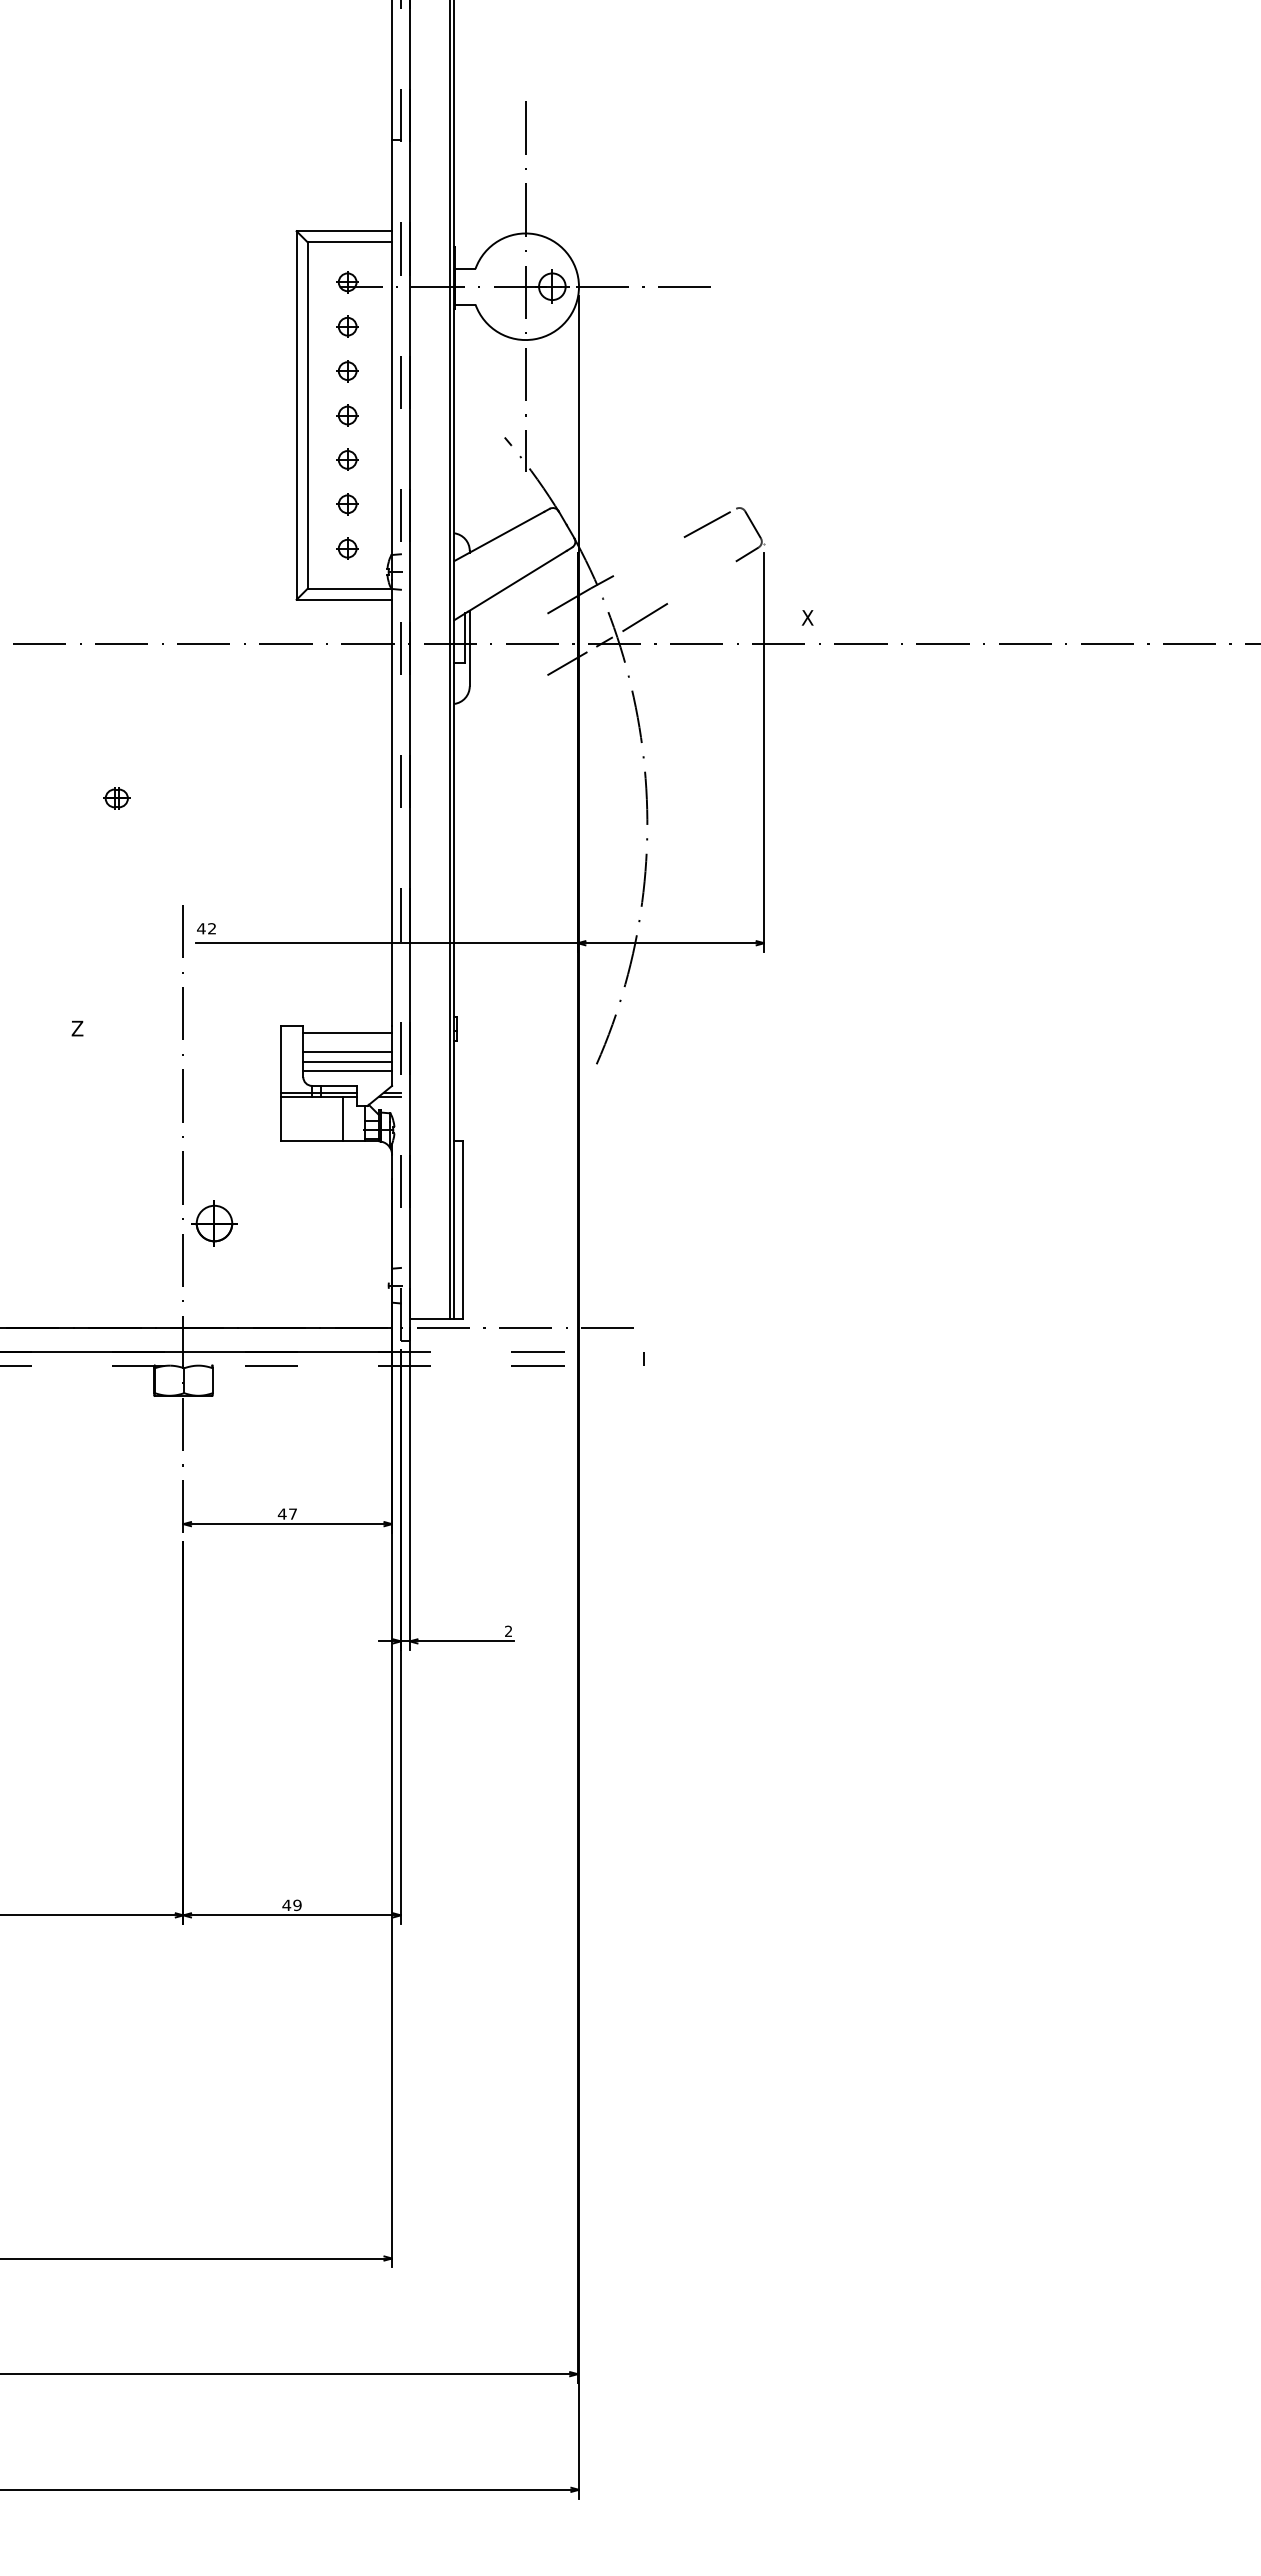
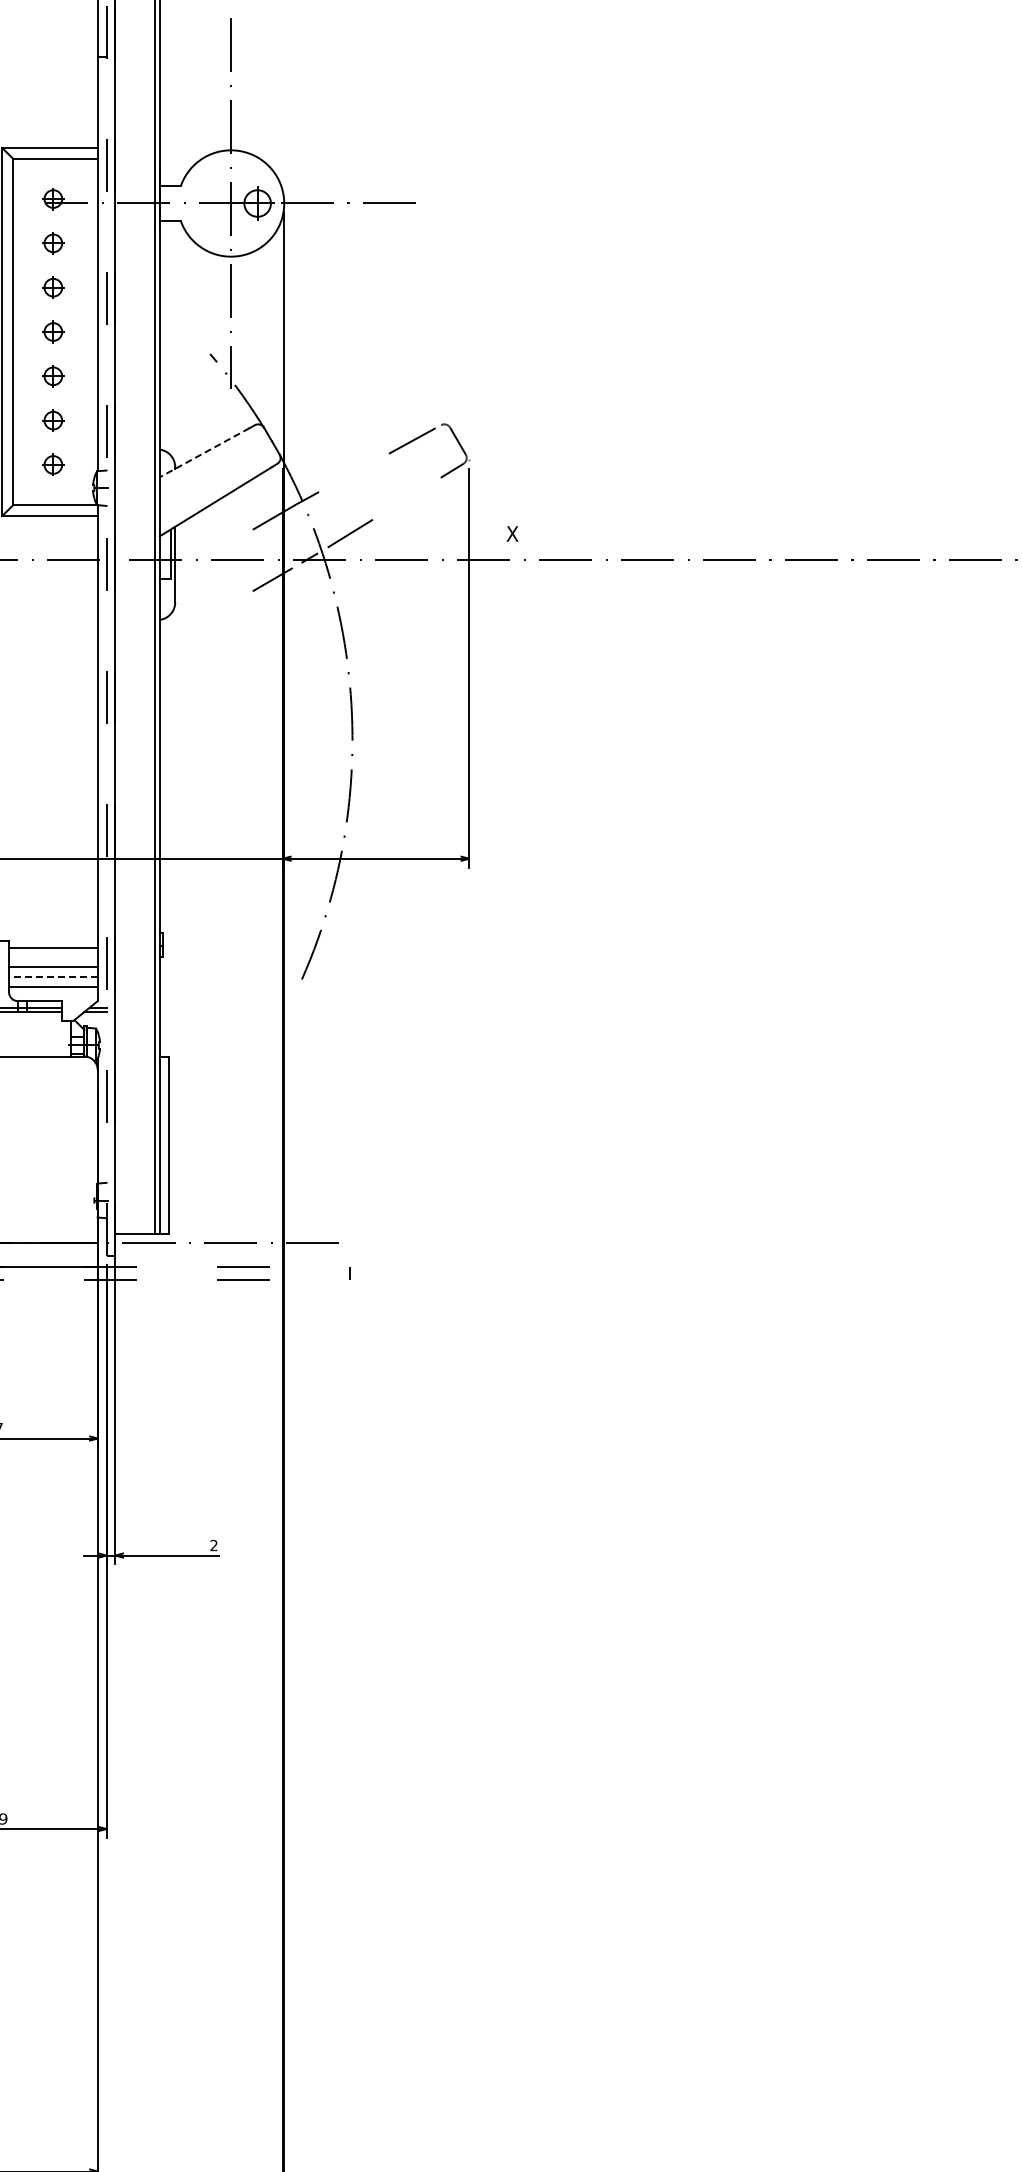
line: (498, 536) -> (203, 452), solid -> dashed
line: (347, 1062) -> (53, 977), solid -> dashed
line: (343, 1119) -> (49, 1034), removed

